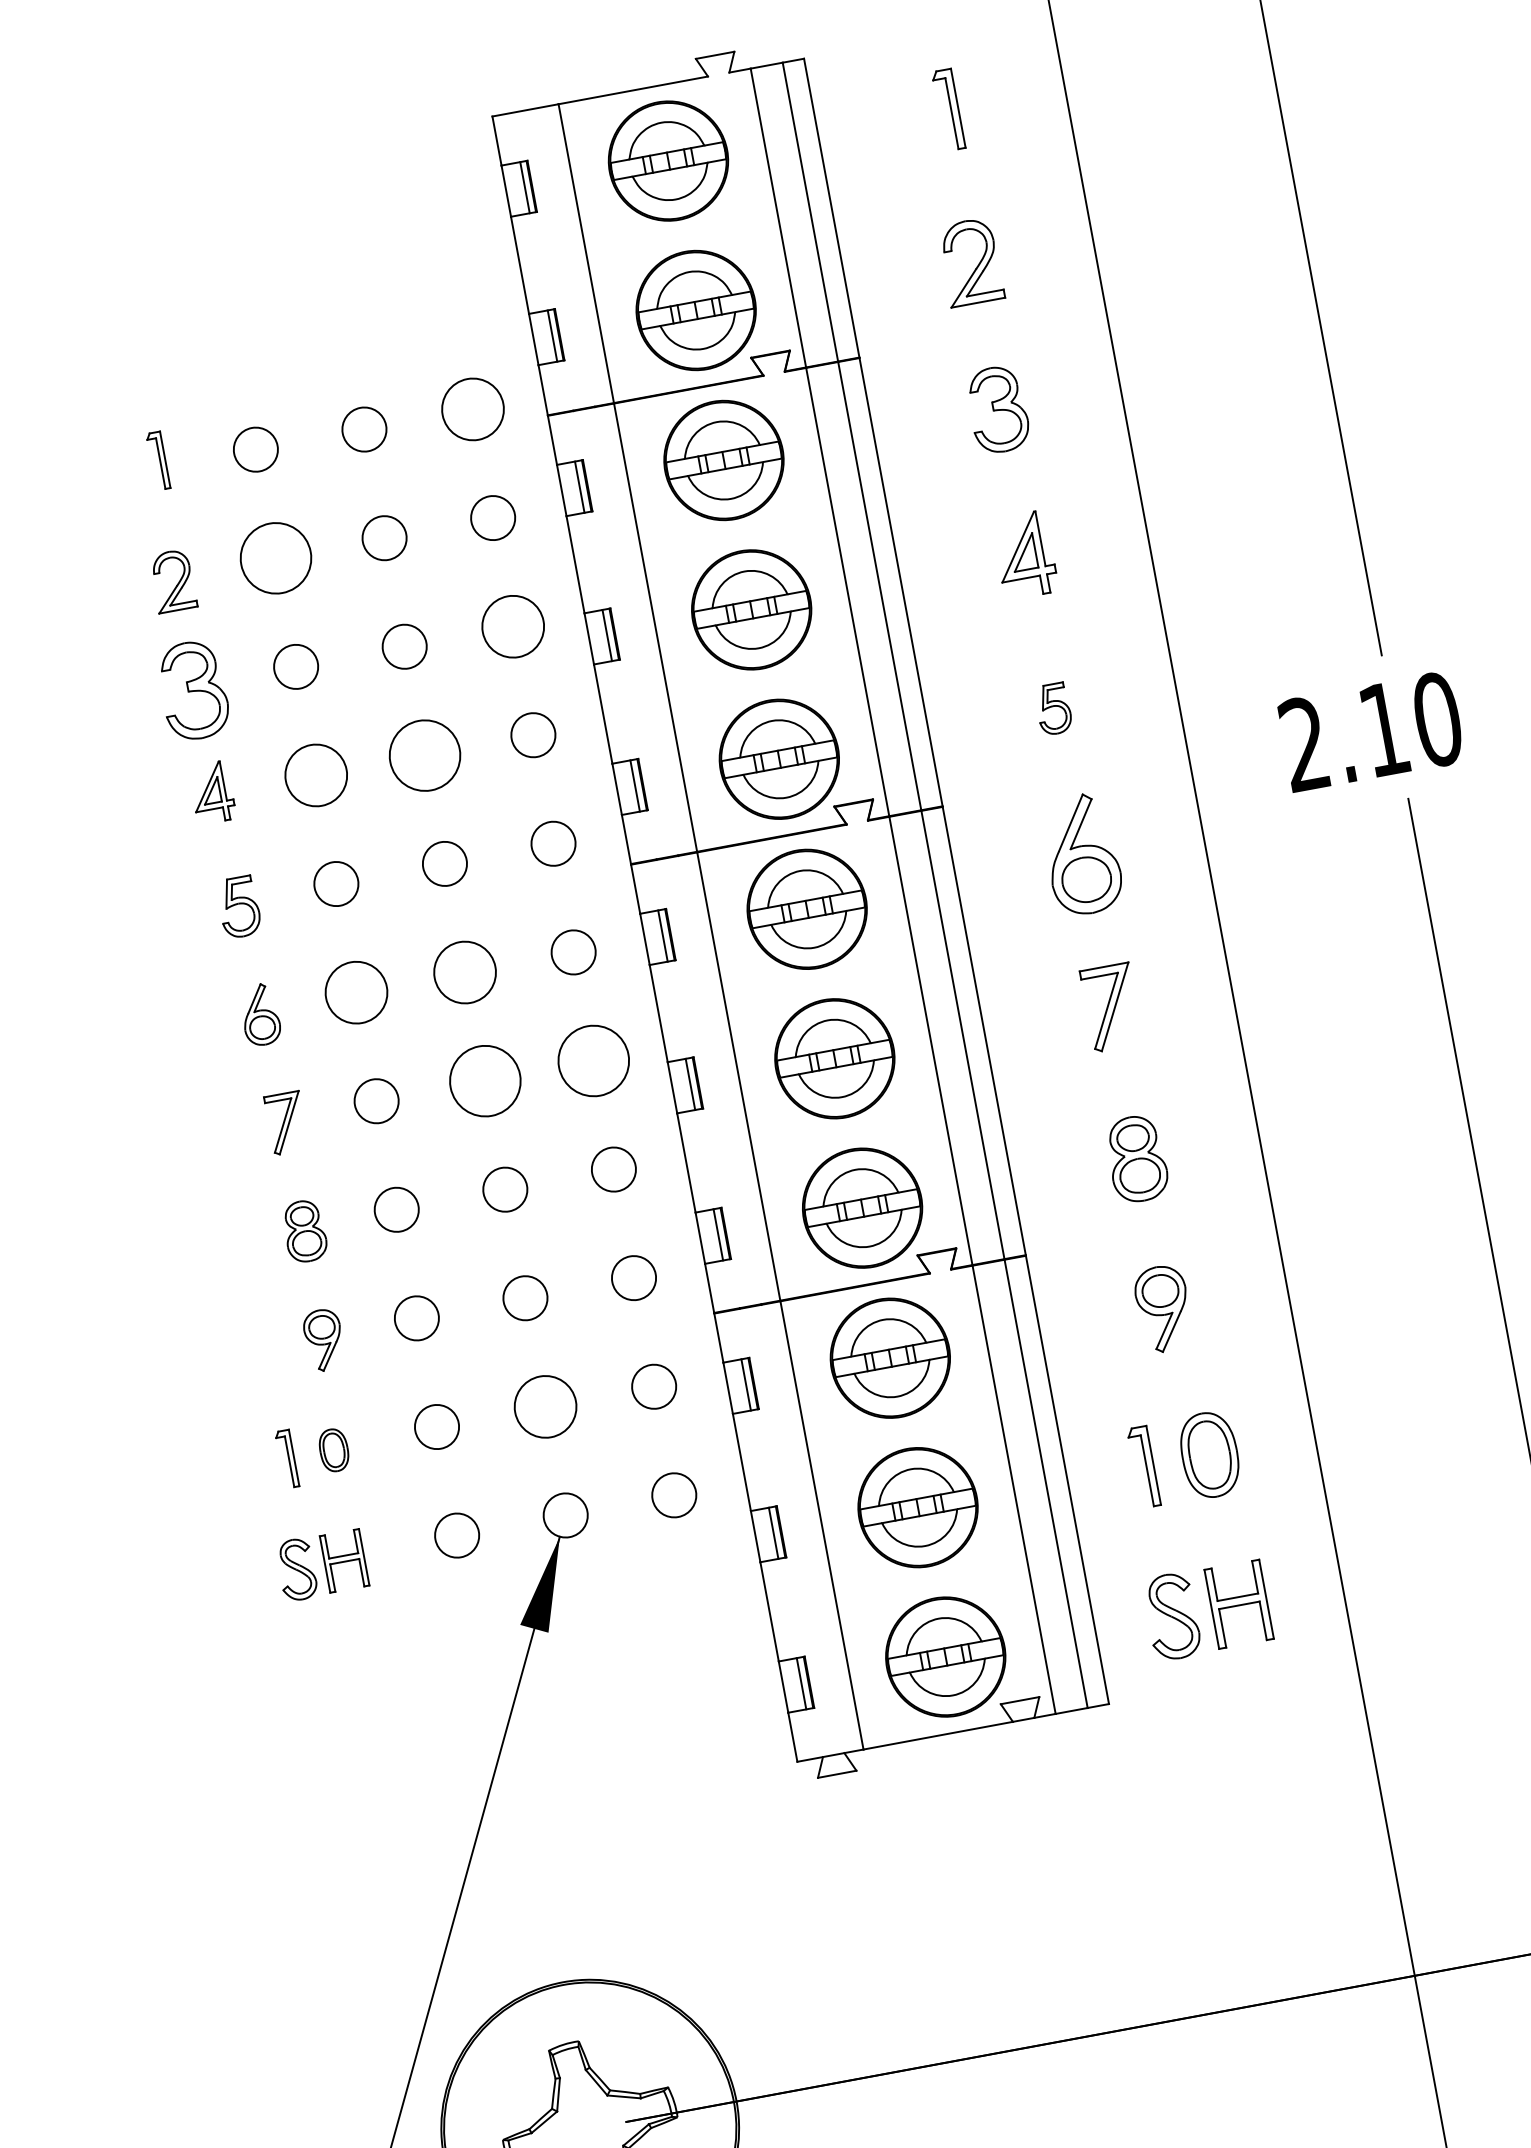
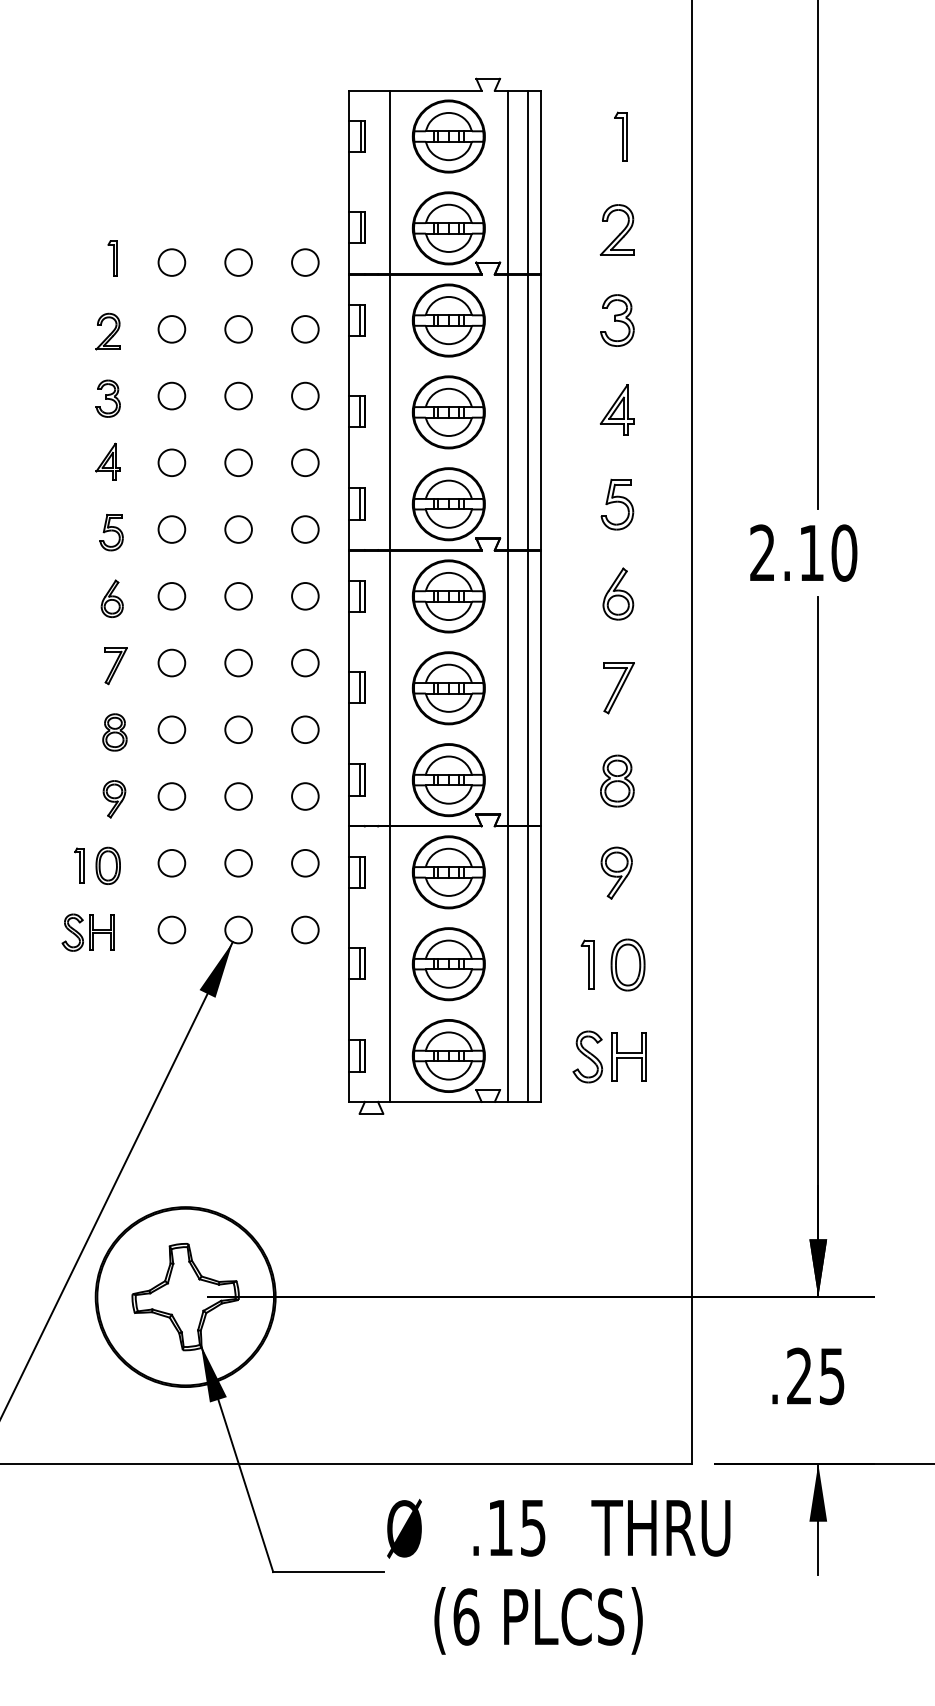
circle: (473, 409) -> (305, 262), size x0.71
circle: (275, 558) -> (171, 329), size x0.62
circle: (513, 625) -> (305, 395), size x0.71
part: (192, 690) -> (107, 398), size x0.62
part: (1053, 708) -> (617, 504), size x1.67
circle: (424, 754) -> (238, 462), size x0.62
circle: (315, 775) -> (171, 462), size x0.71
part: (1082, 853) -> (618, 593), size x0.71
circle: (464, 972) -> (238, 596), size x0.71
circle: (355, 993) -> (171, 596), size x0.71
circle: (593, 1060) -> (305, 662), size x0.62
circle: (484, 1080) -> (238, 662), size x0.62
circle: (545, 1405) -> (238, 862), size x0.71
part: (332, 1450) -> (107, 865), size x1.43

